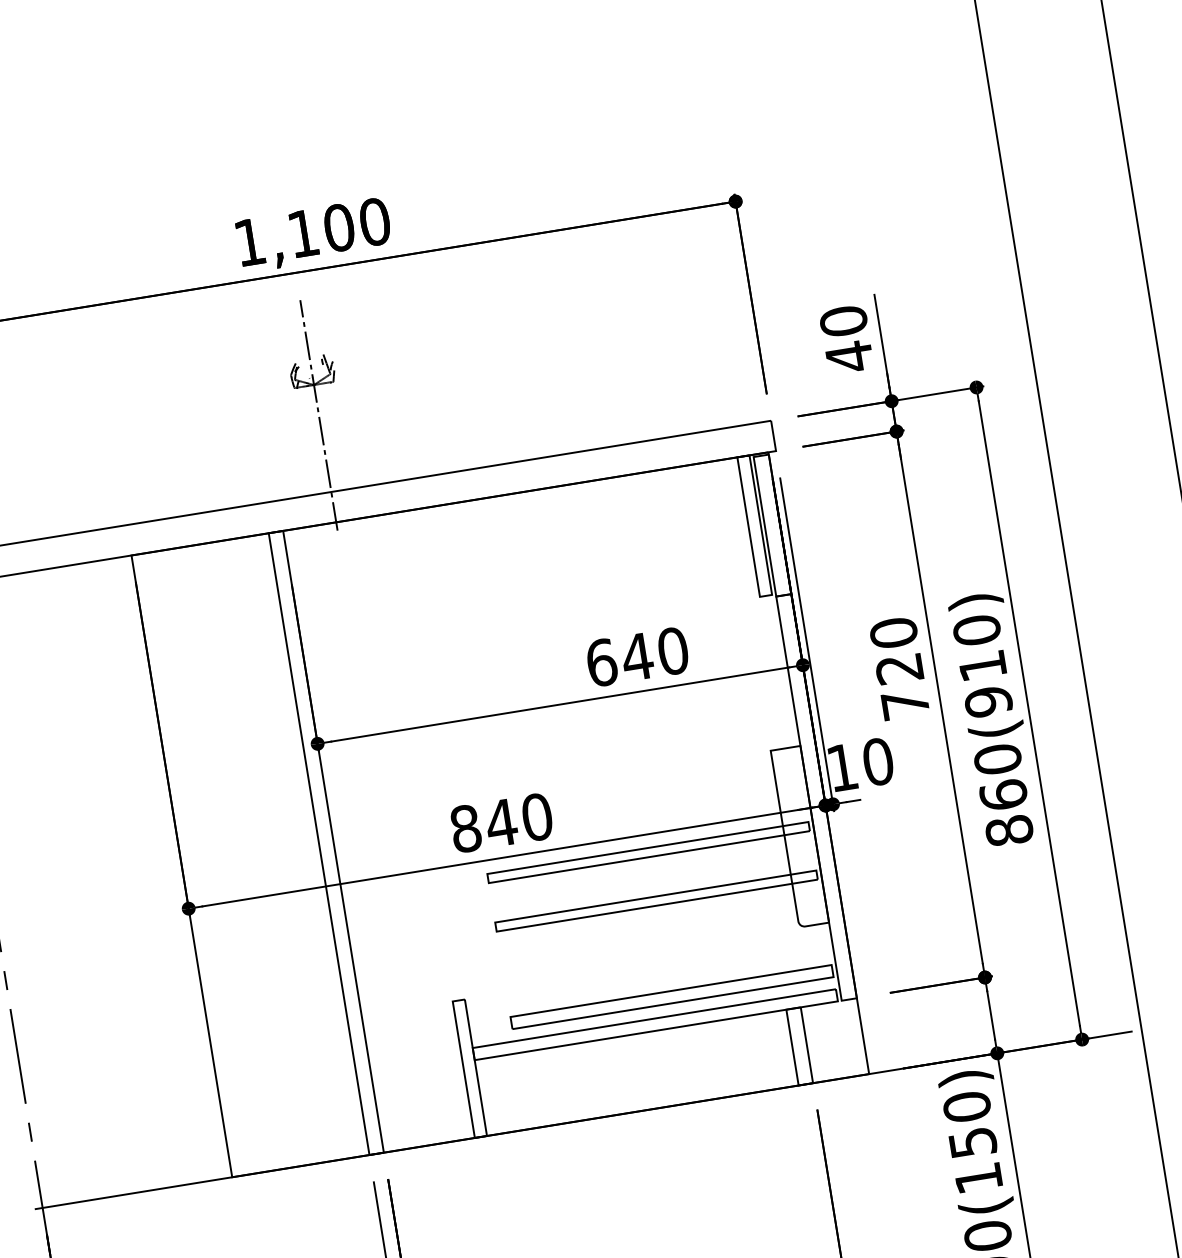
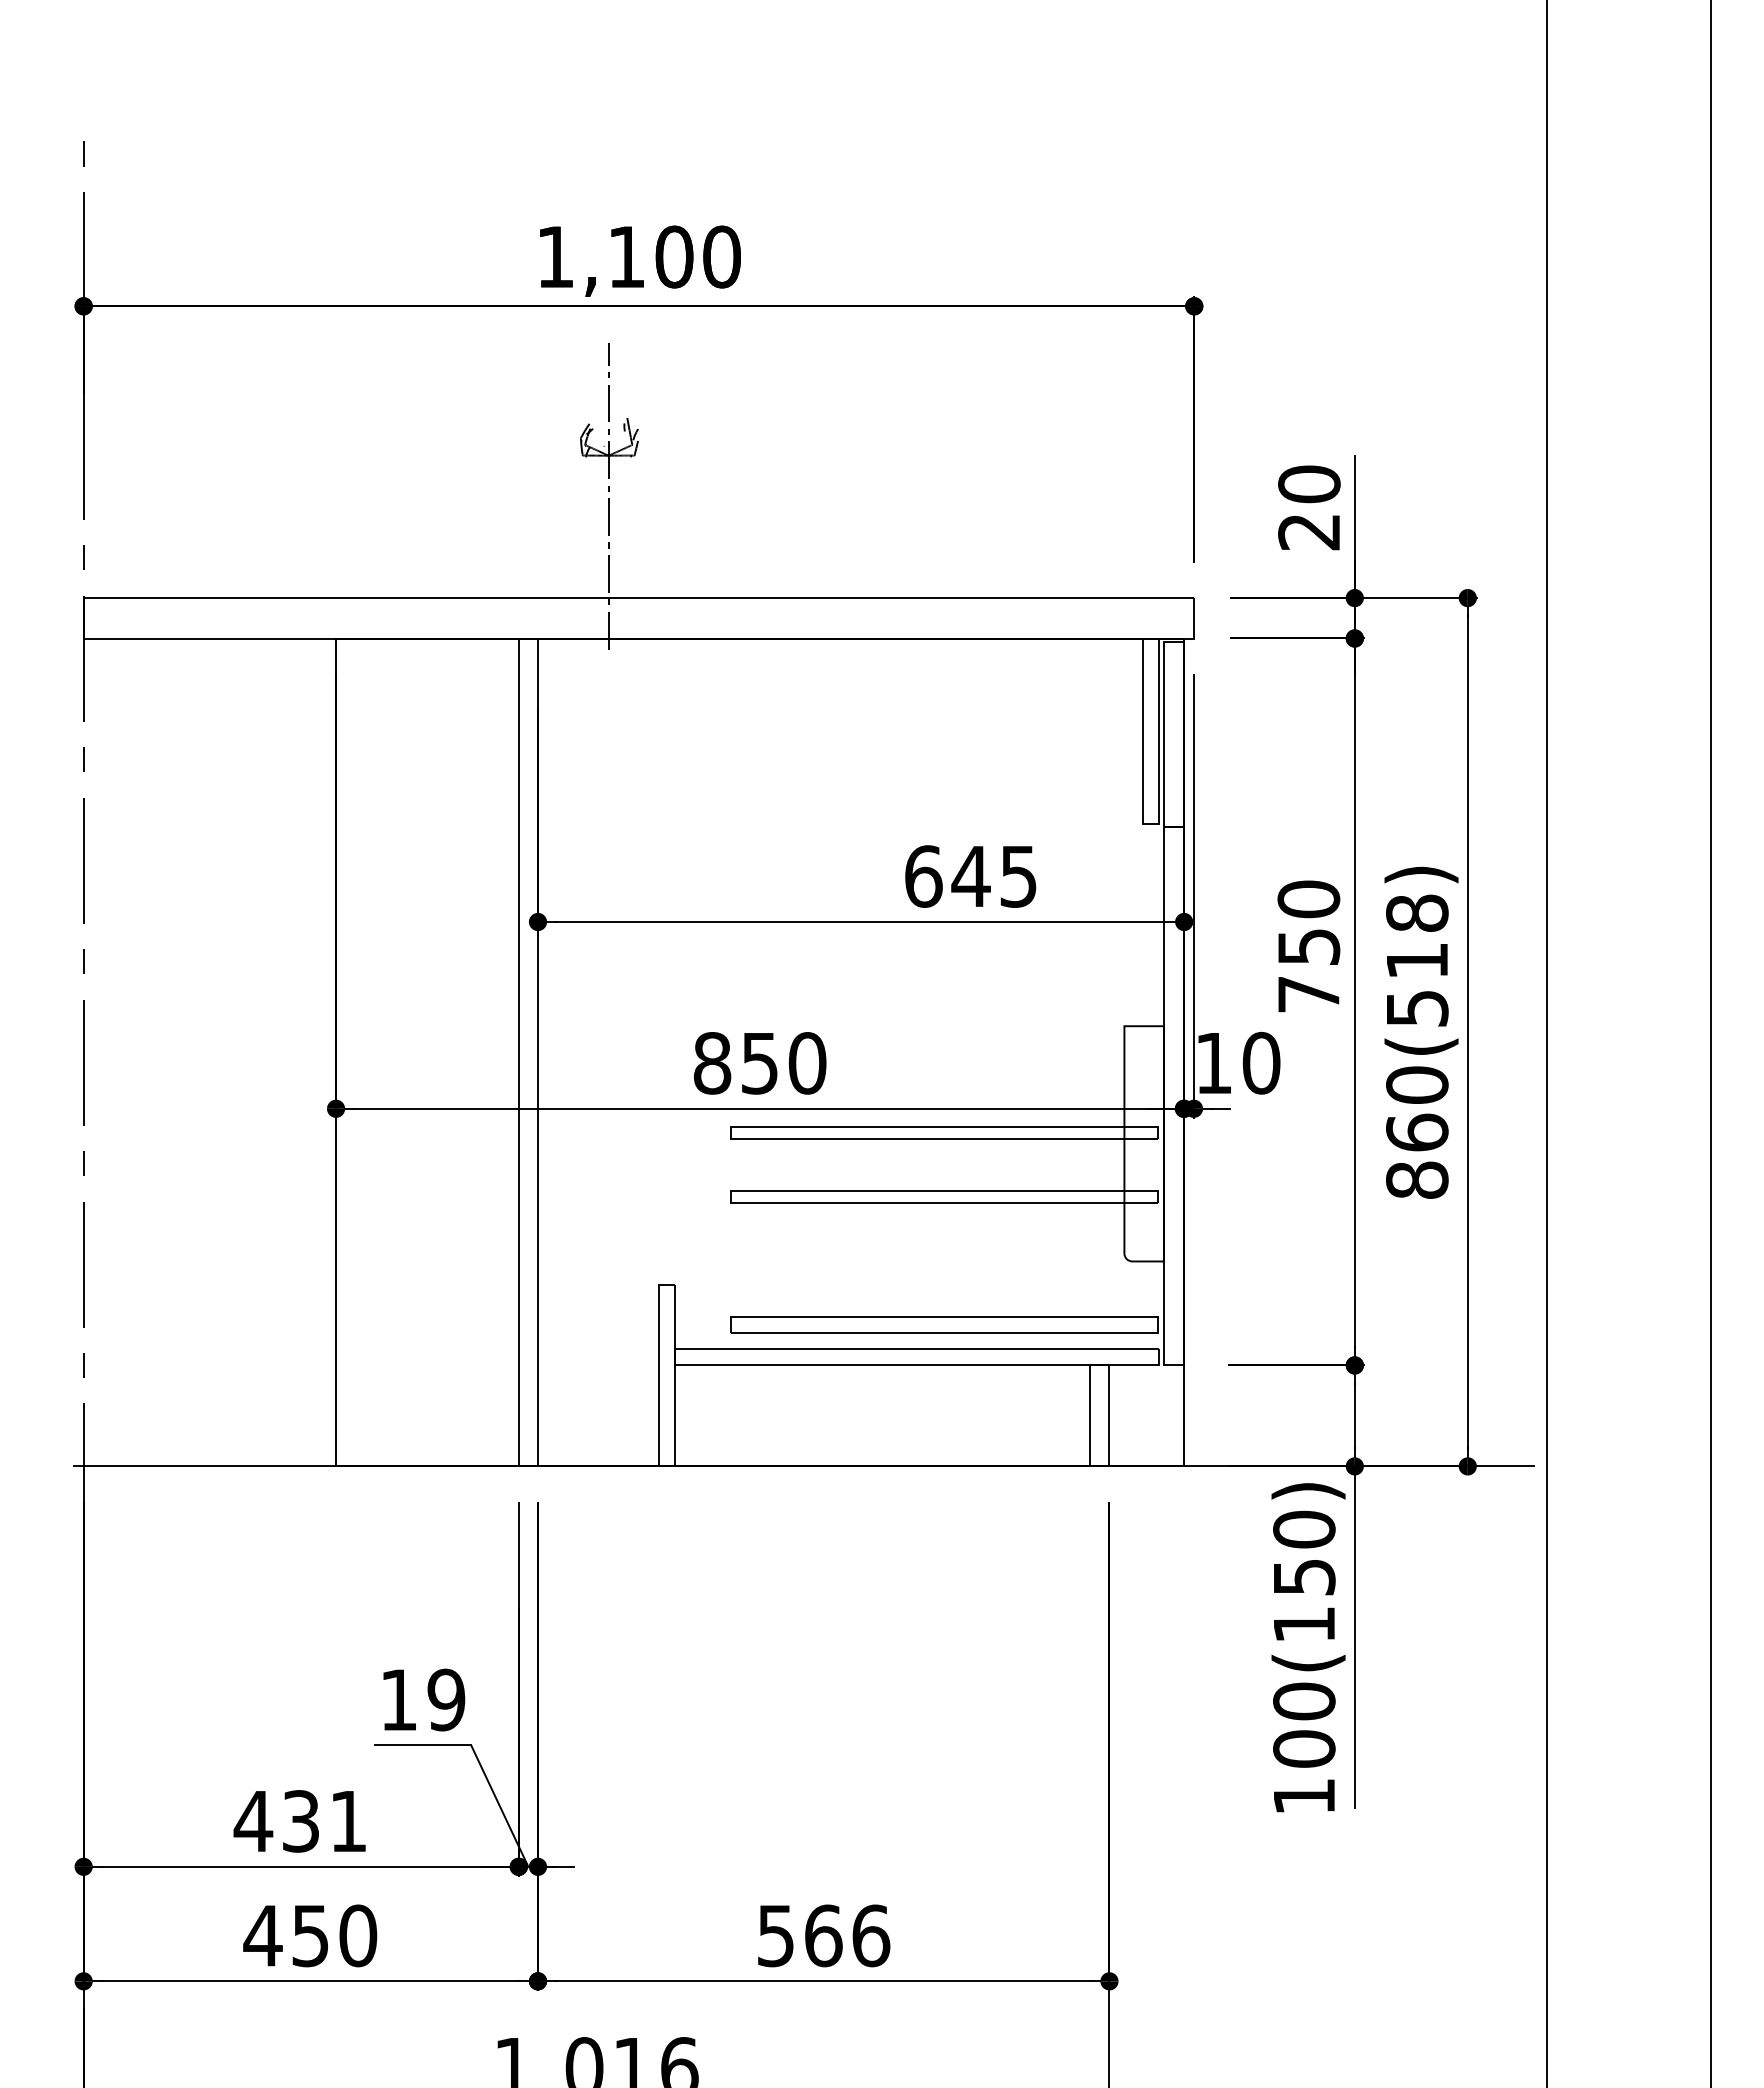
text: (848, 356) -> (1308, 531), 40 -> 20
text: (672, 651) -> (1018, 876), 640 -> 645
text: (982, 665) -> (1417, 960), 860(910) -> 860(518)
text: (899, 669) -> (1308, 947), 720 -> 750
text: (501, 823) -> (759, 1063), 840 -> 850

